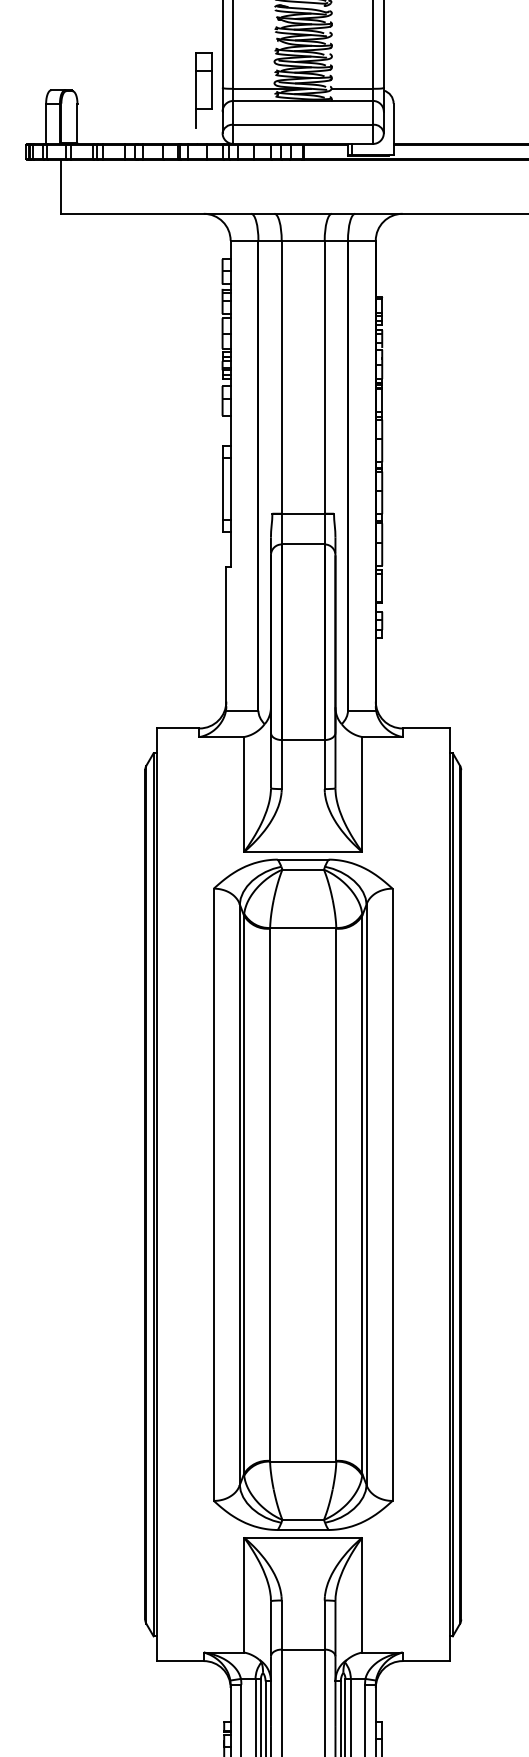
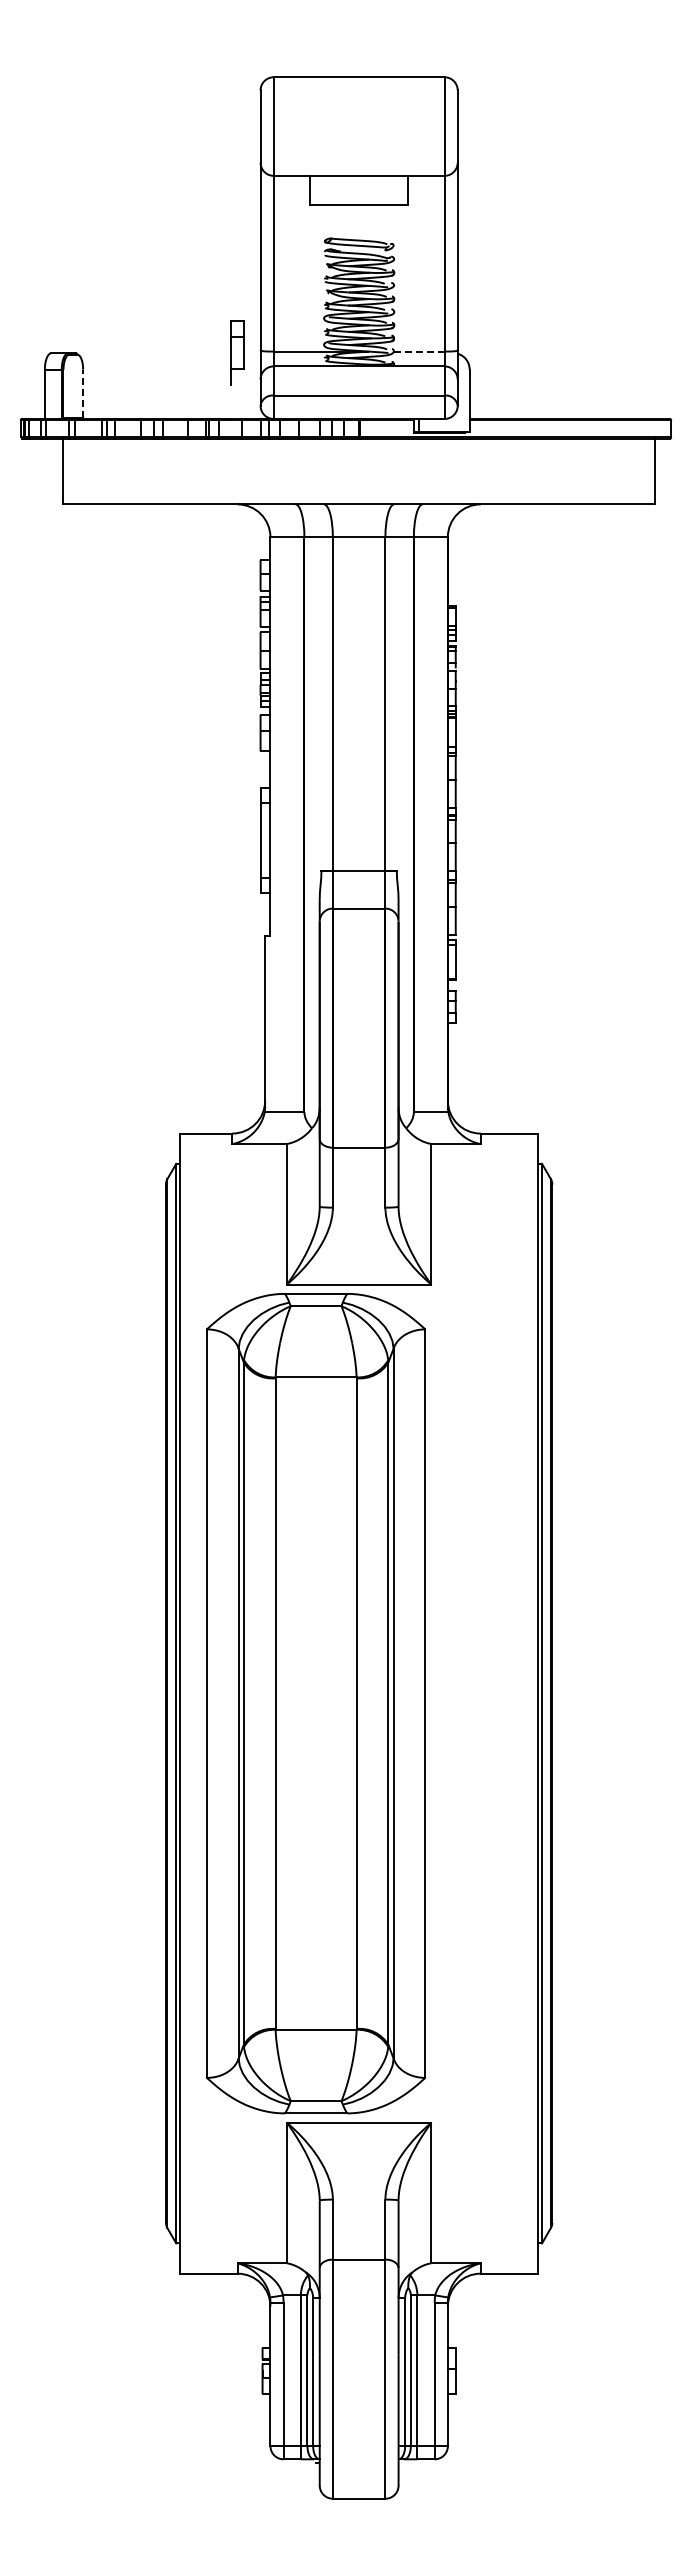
line: (352, 88) -> (419, 351), solid -> dashed
part: (203, 89) -> (237, 352), size x0.7
line: (77, 123) -> (83, 393), solid -> dashed
part: (302, 1194) -> (315, 1703), moved

